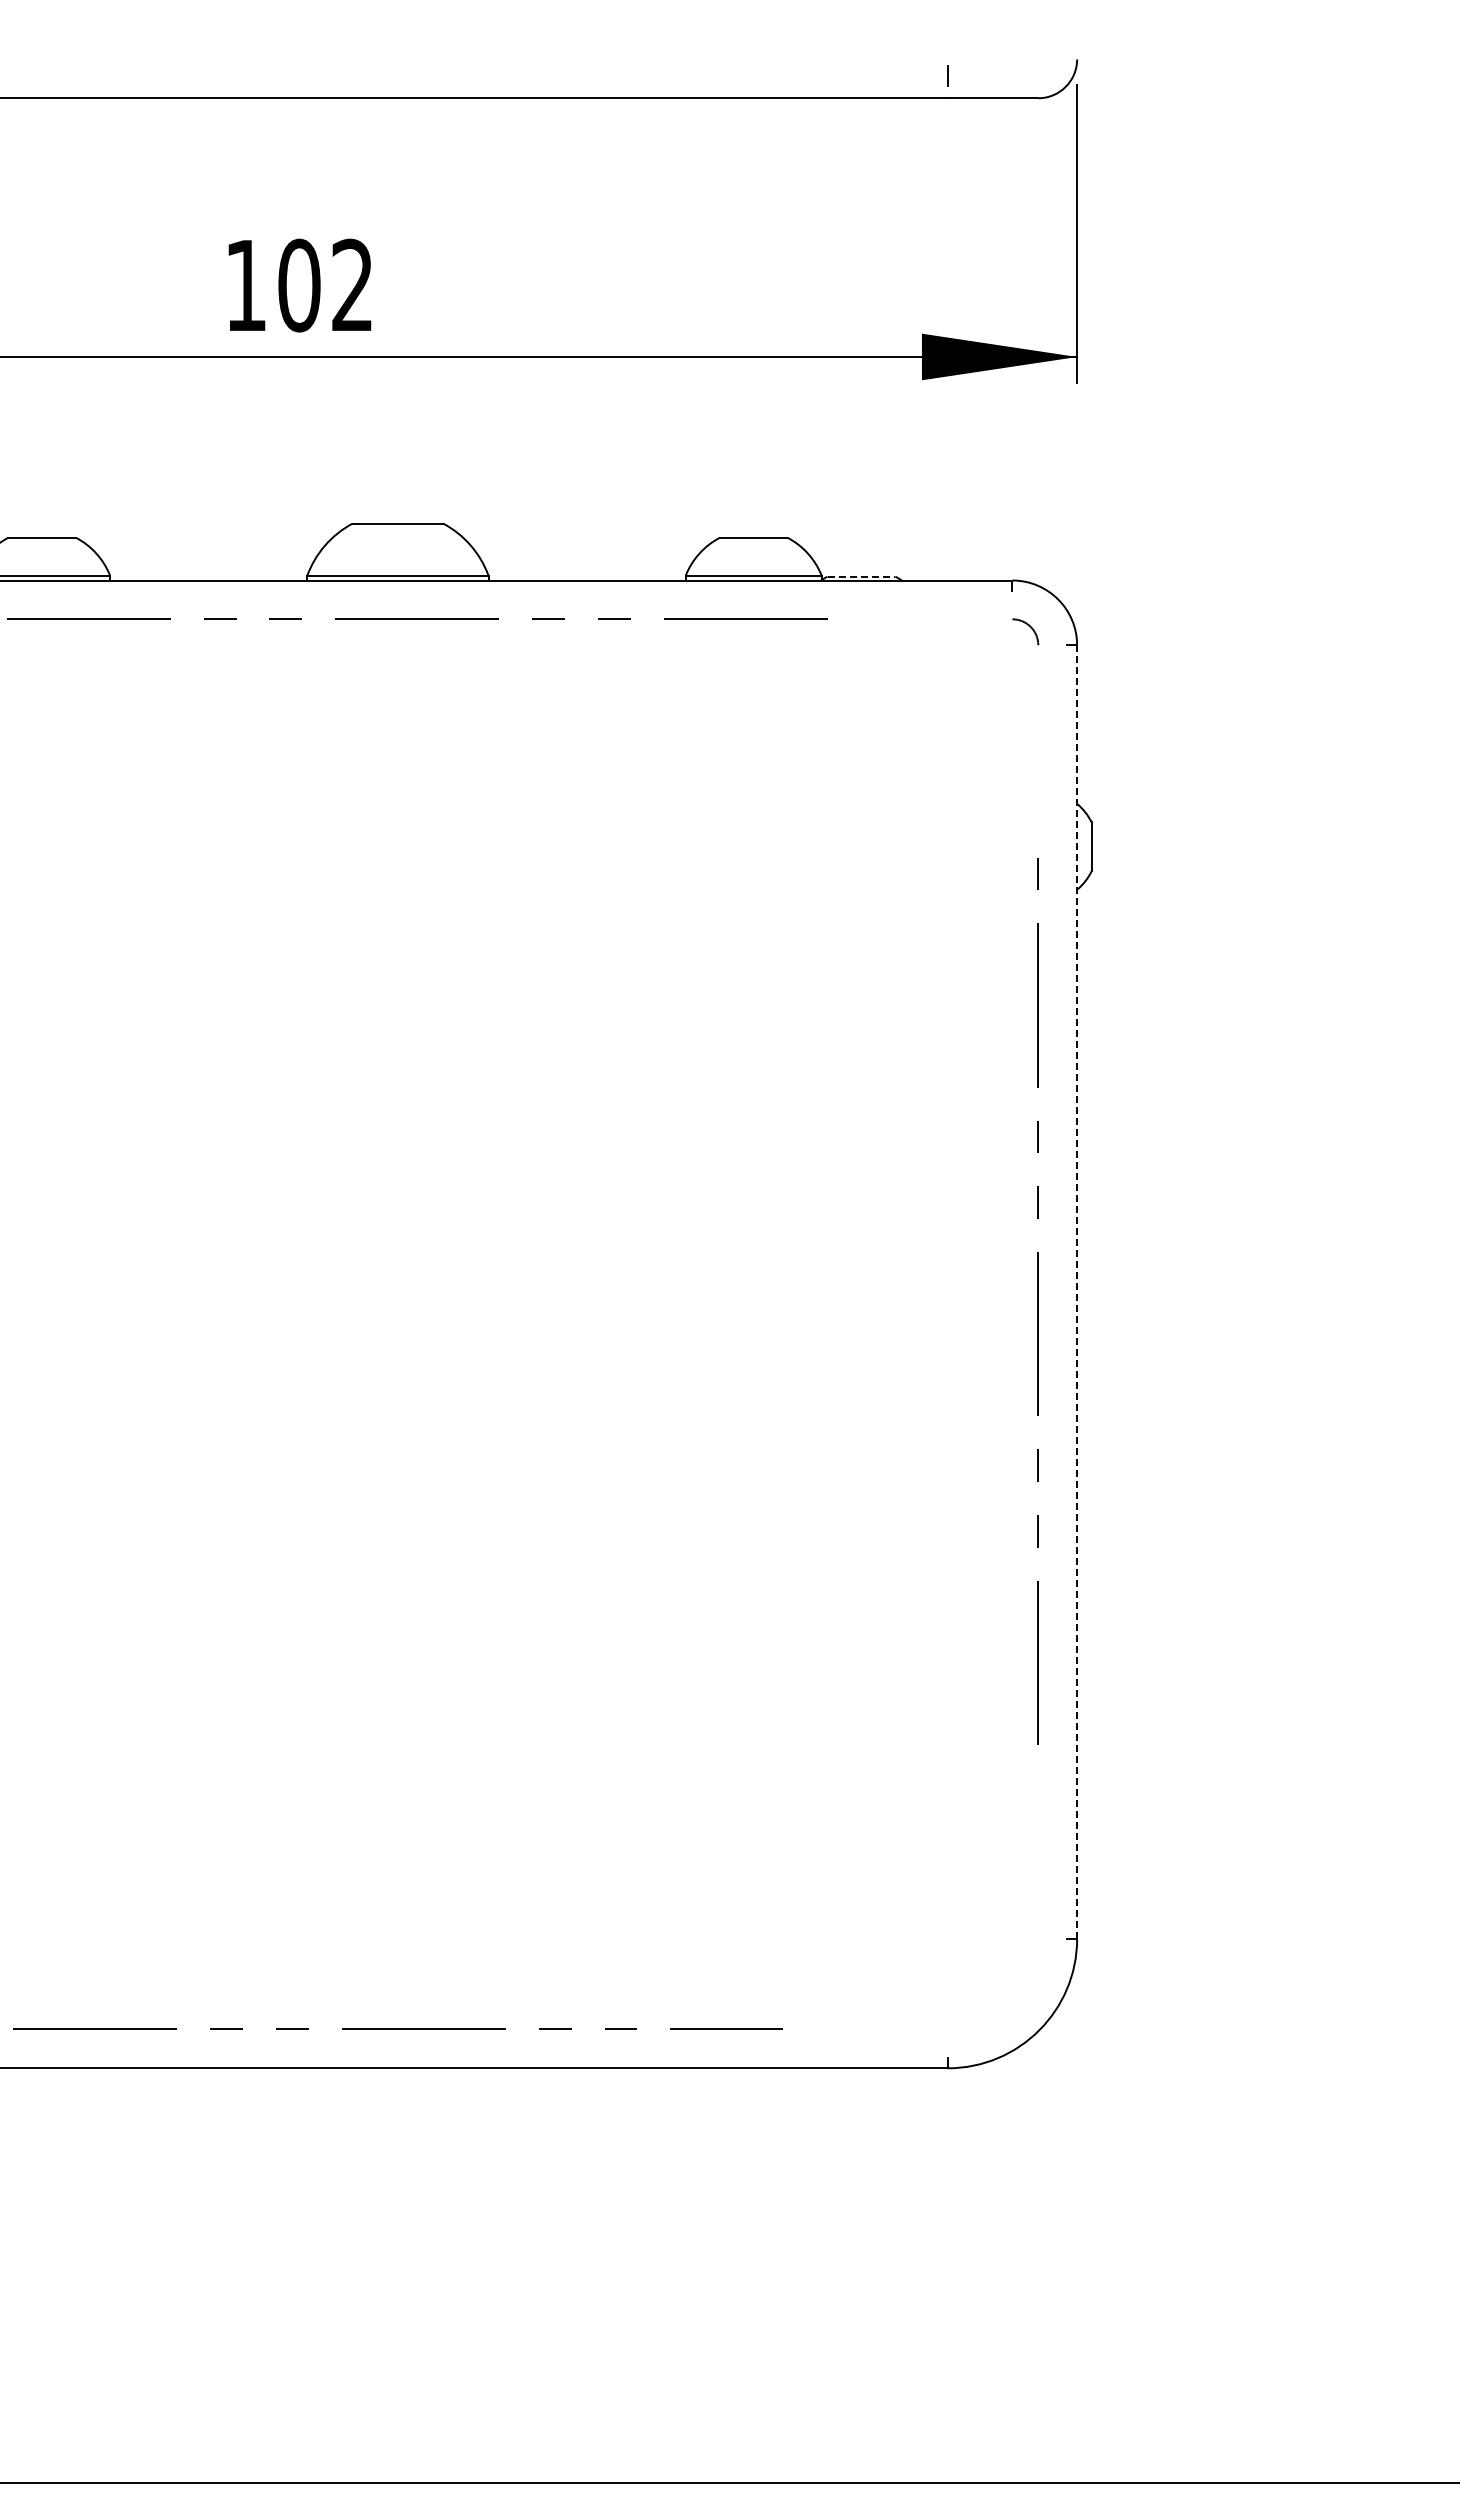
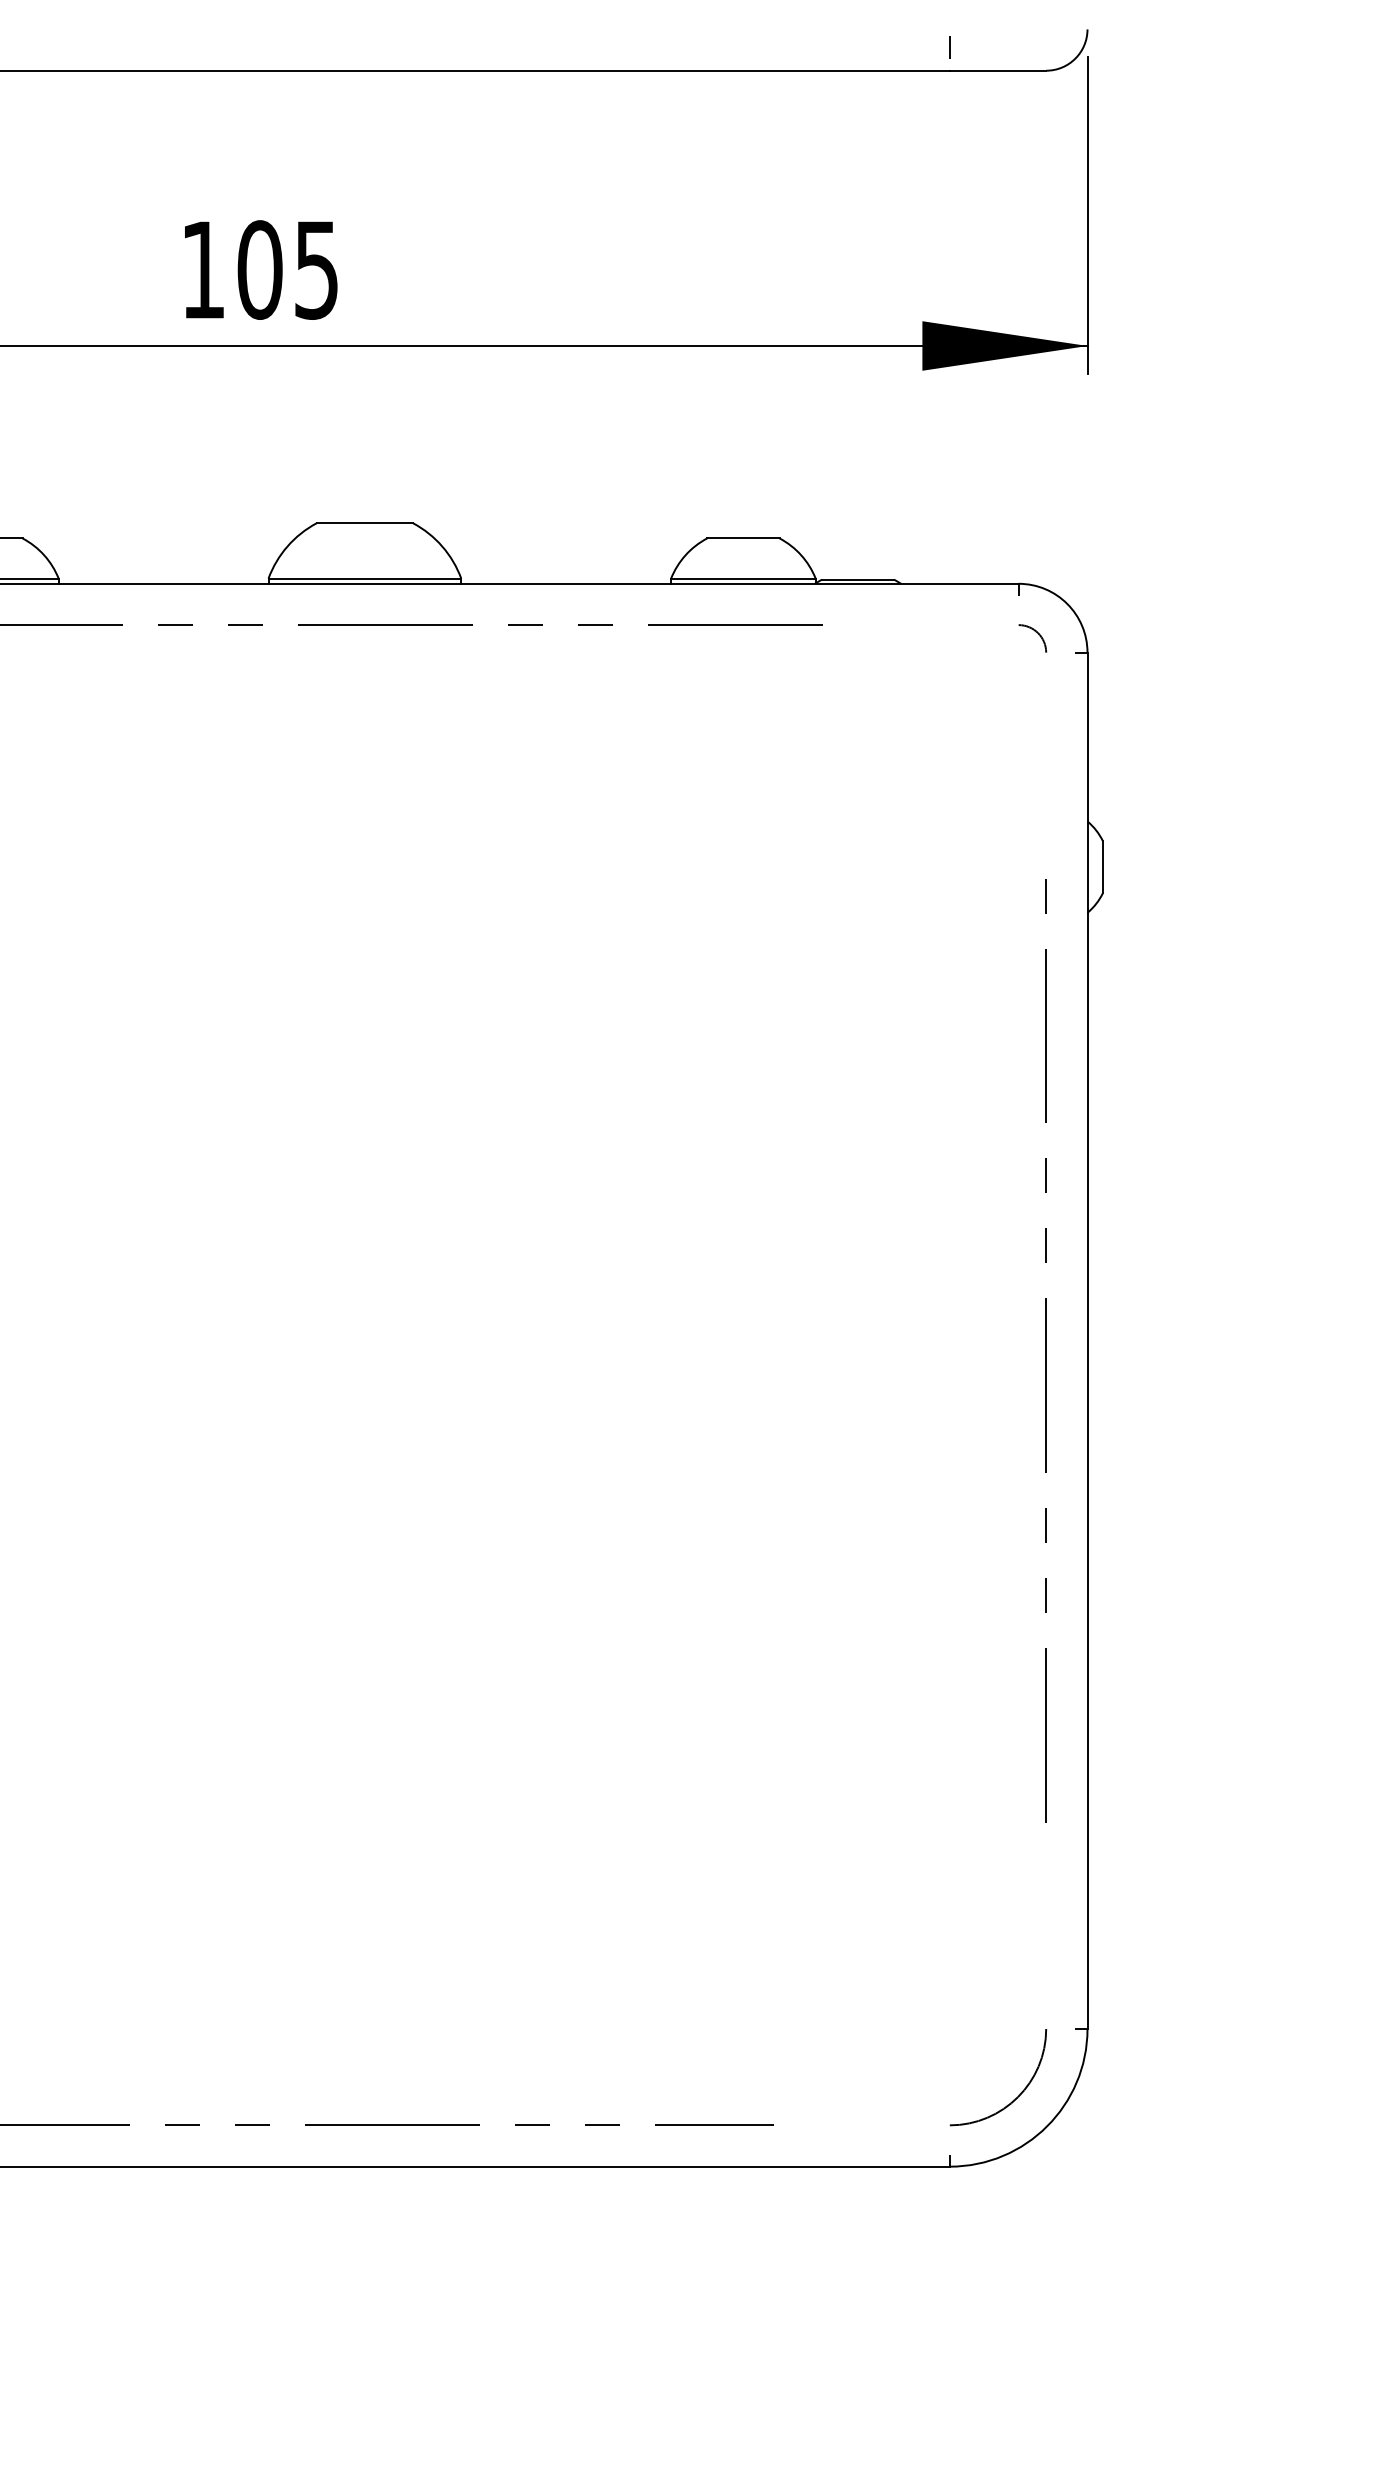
text: (352, 285) -> (316, 269), 102 -> 105
line: (861, 576) -> (858, 579), dashed -> solid
line: (1077, 1292) -> (1087, 1341), dashed -> solid
arc: (1011, 2001) -> (1017, 2095), added

